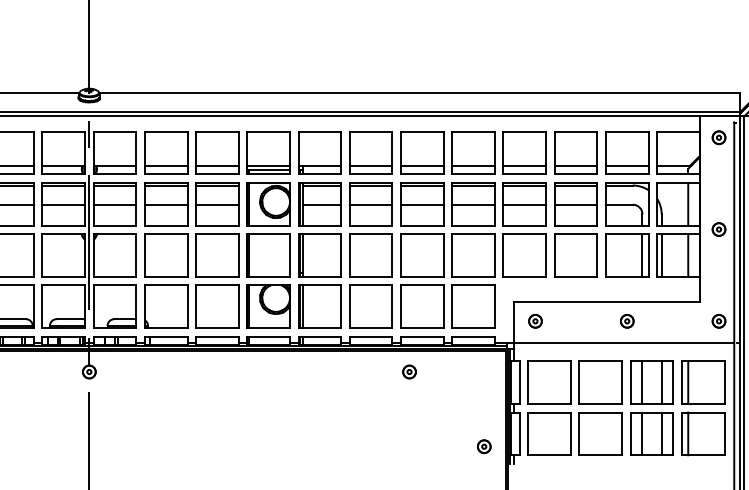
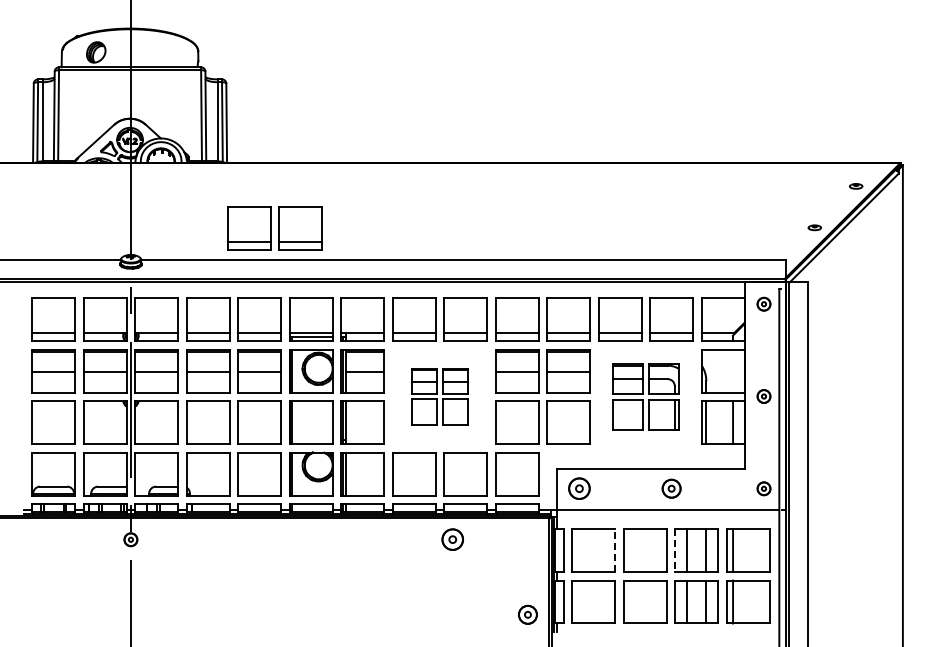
part: (232, 62) -> (274, 228), added
line: (688, 203) -> (733, 370), removed
part: (396, 229) -> (439, 396), size x0.6
part: (601, 229) -> (645, 396), size x0.7
part: (535, 321) -> (579, 488), size x1.6
part: (627, 321) -> (671, 488), size x1.4
part: (409, 371) -> (452, 539), size x1.6
line: (571, 382) -> (615, 550), solid -> dashed
line: (630, 383) -> (675, 551), solid -> dashed
part: (483, 446) -> (527, 614), size x1.4

